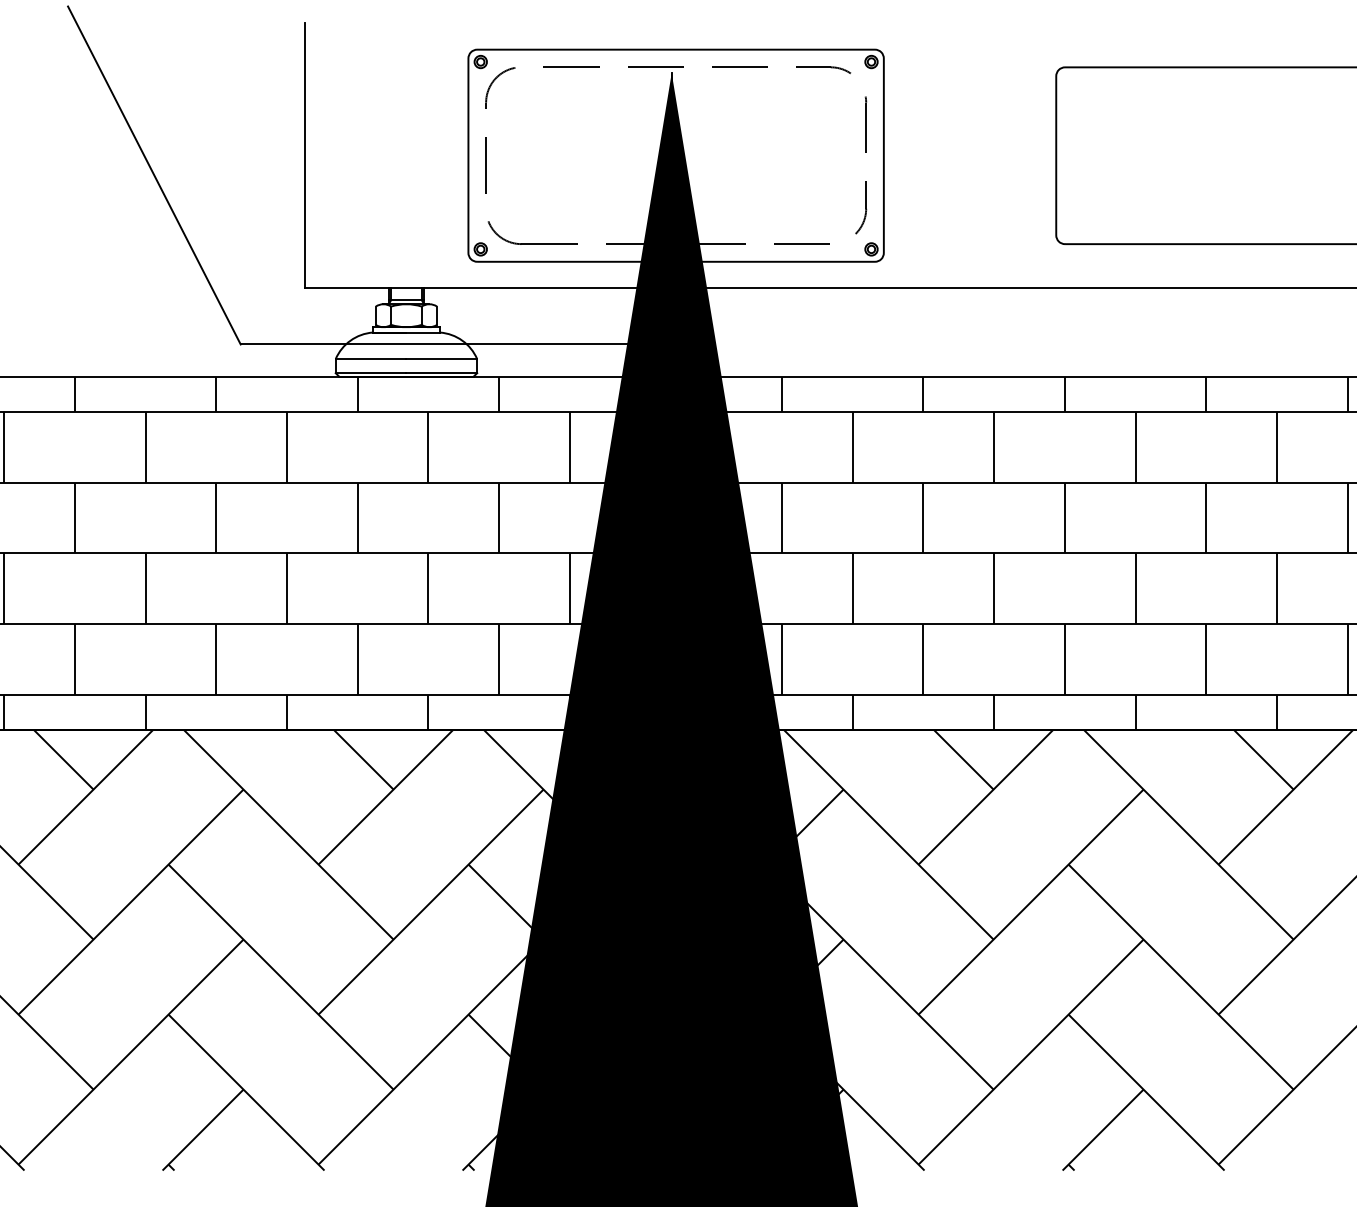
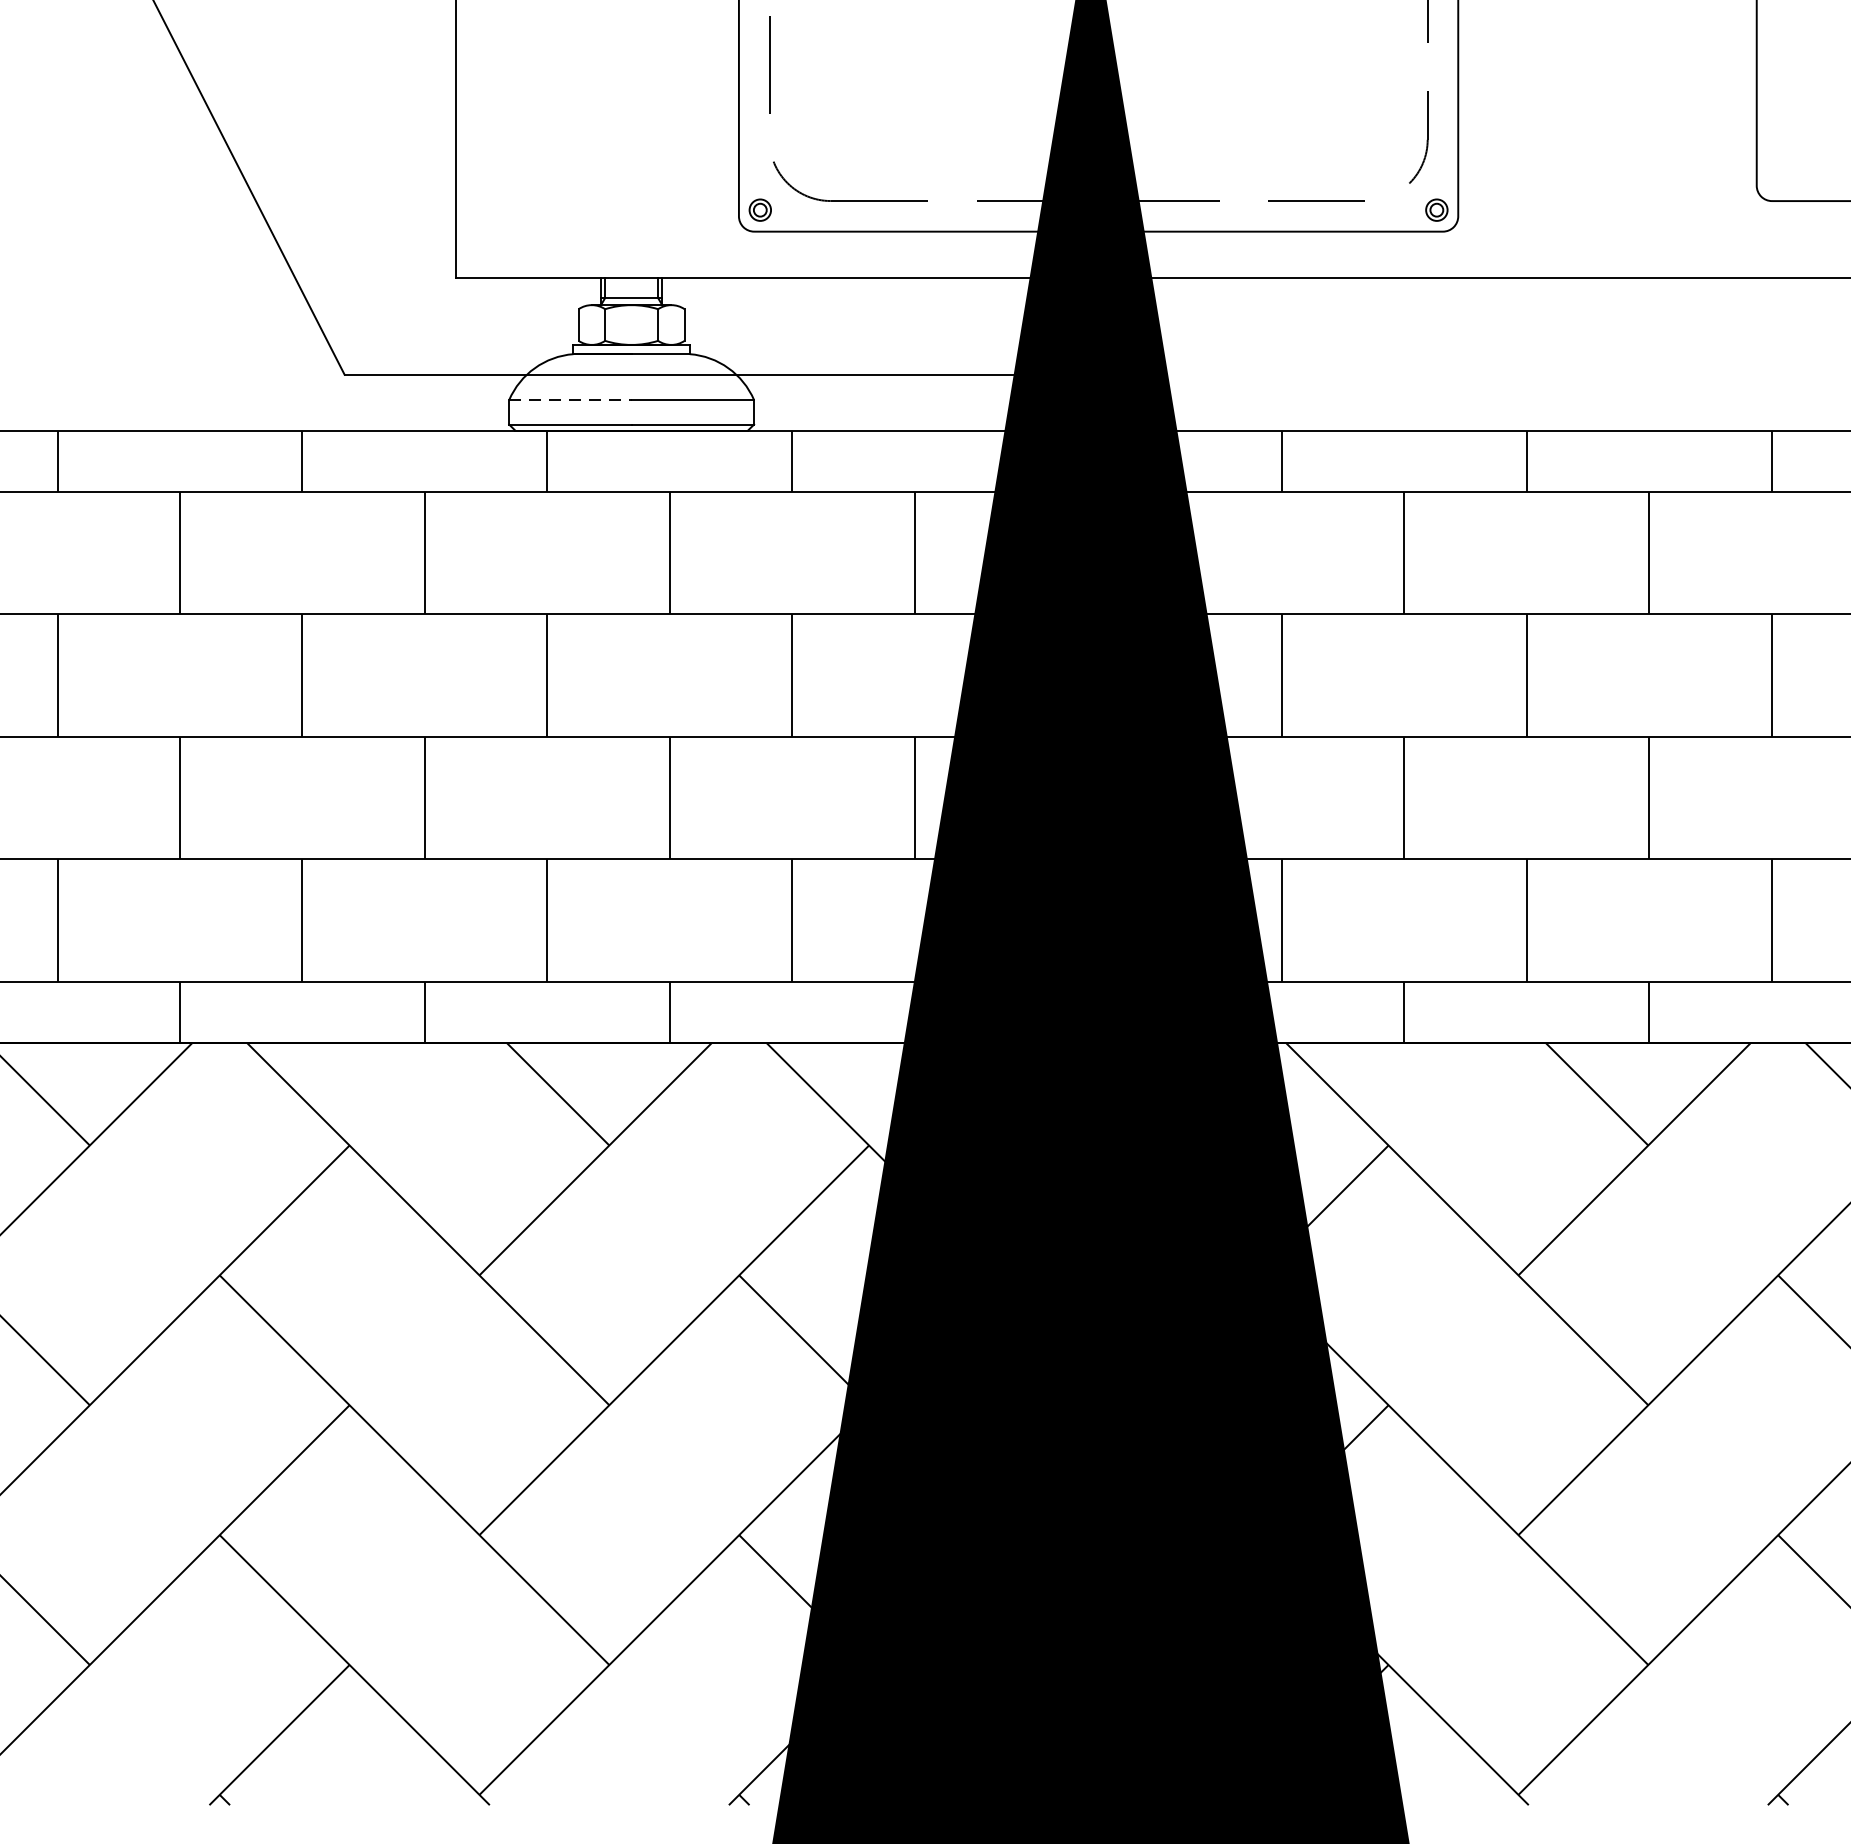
line: (371, 359) -> (571, 400), solid -> dashed

